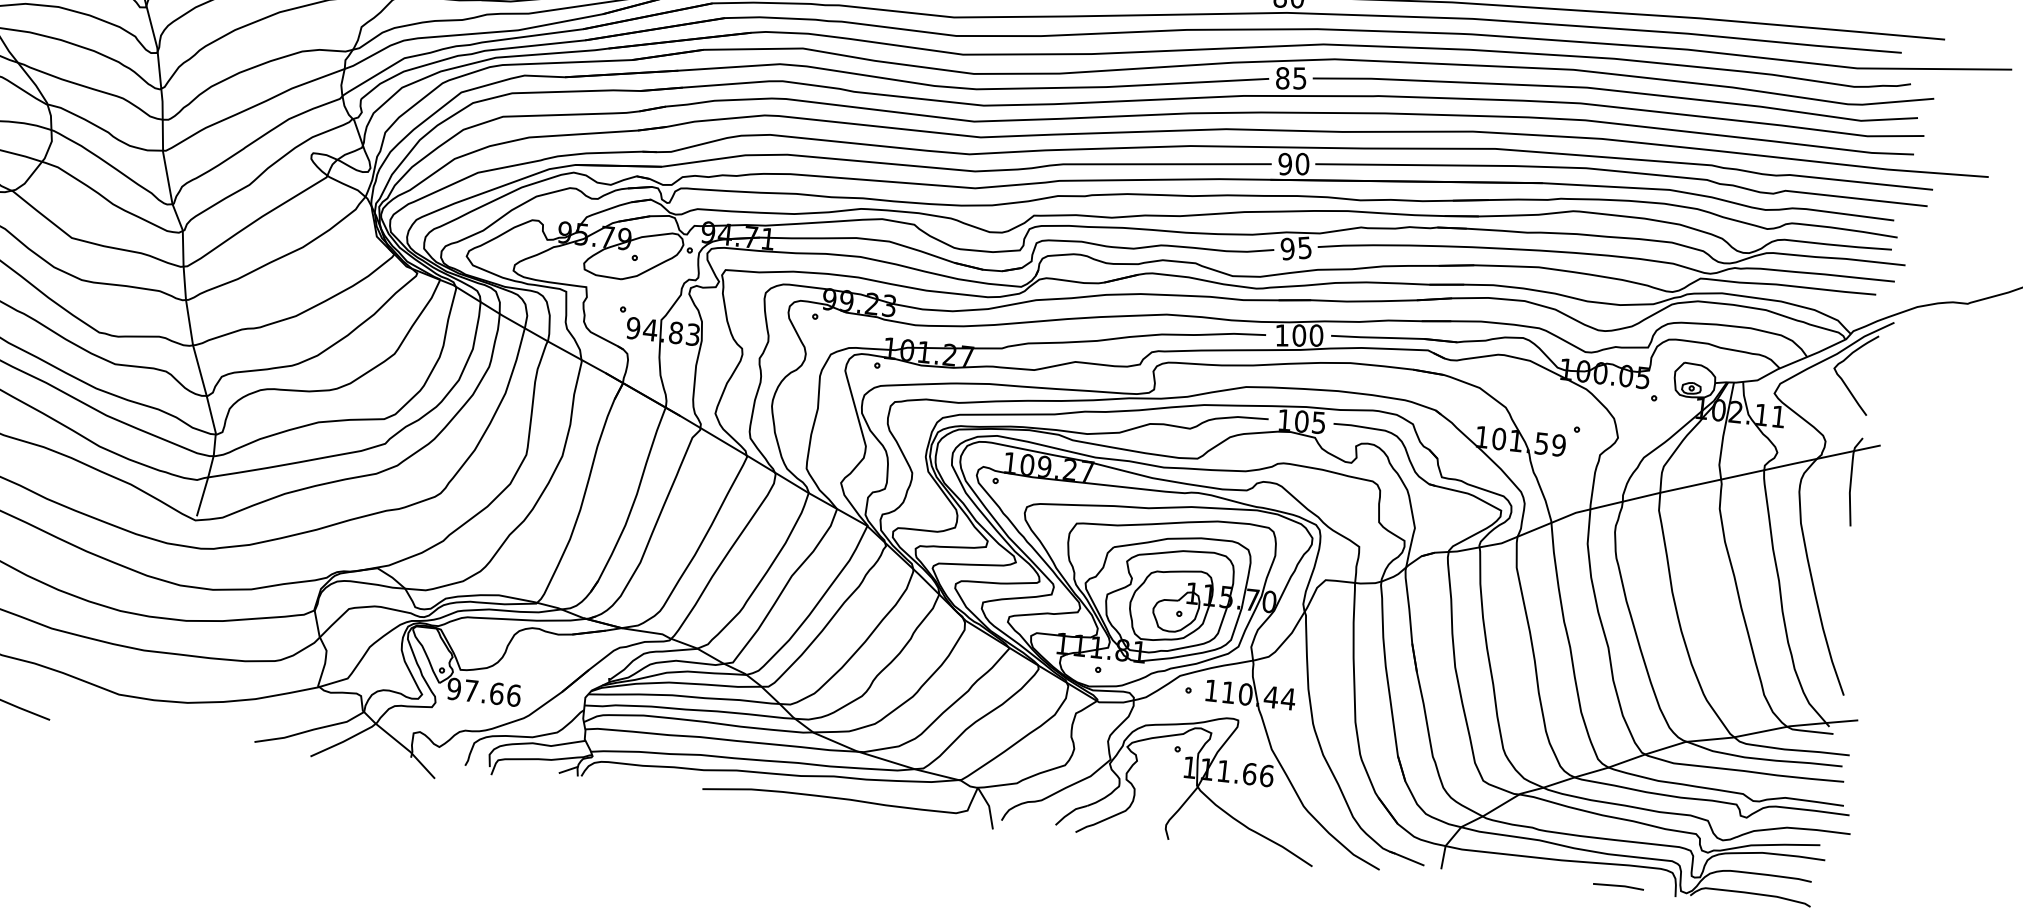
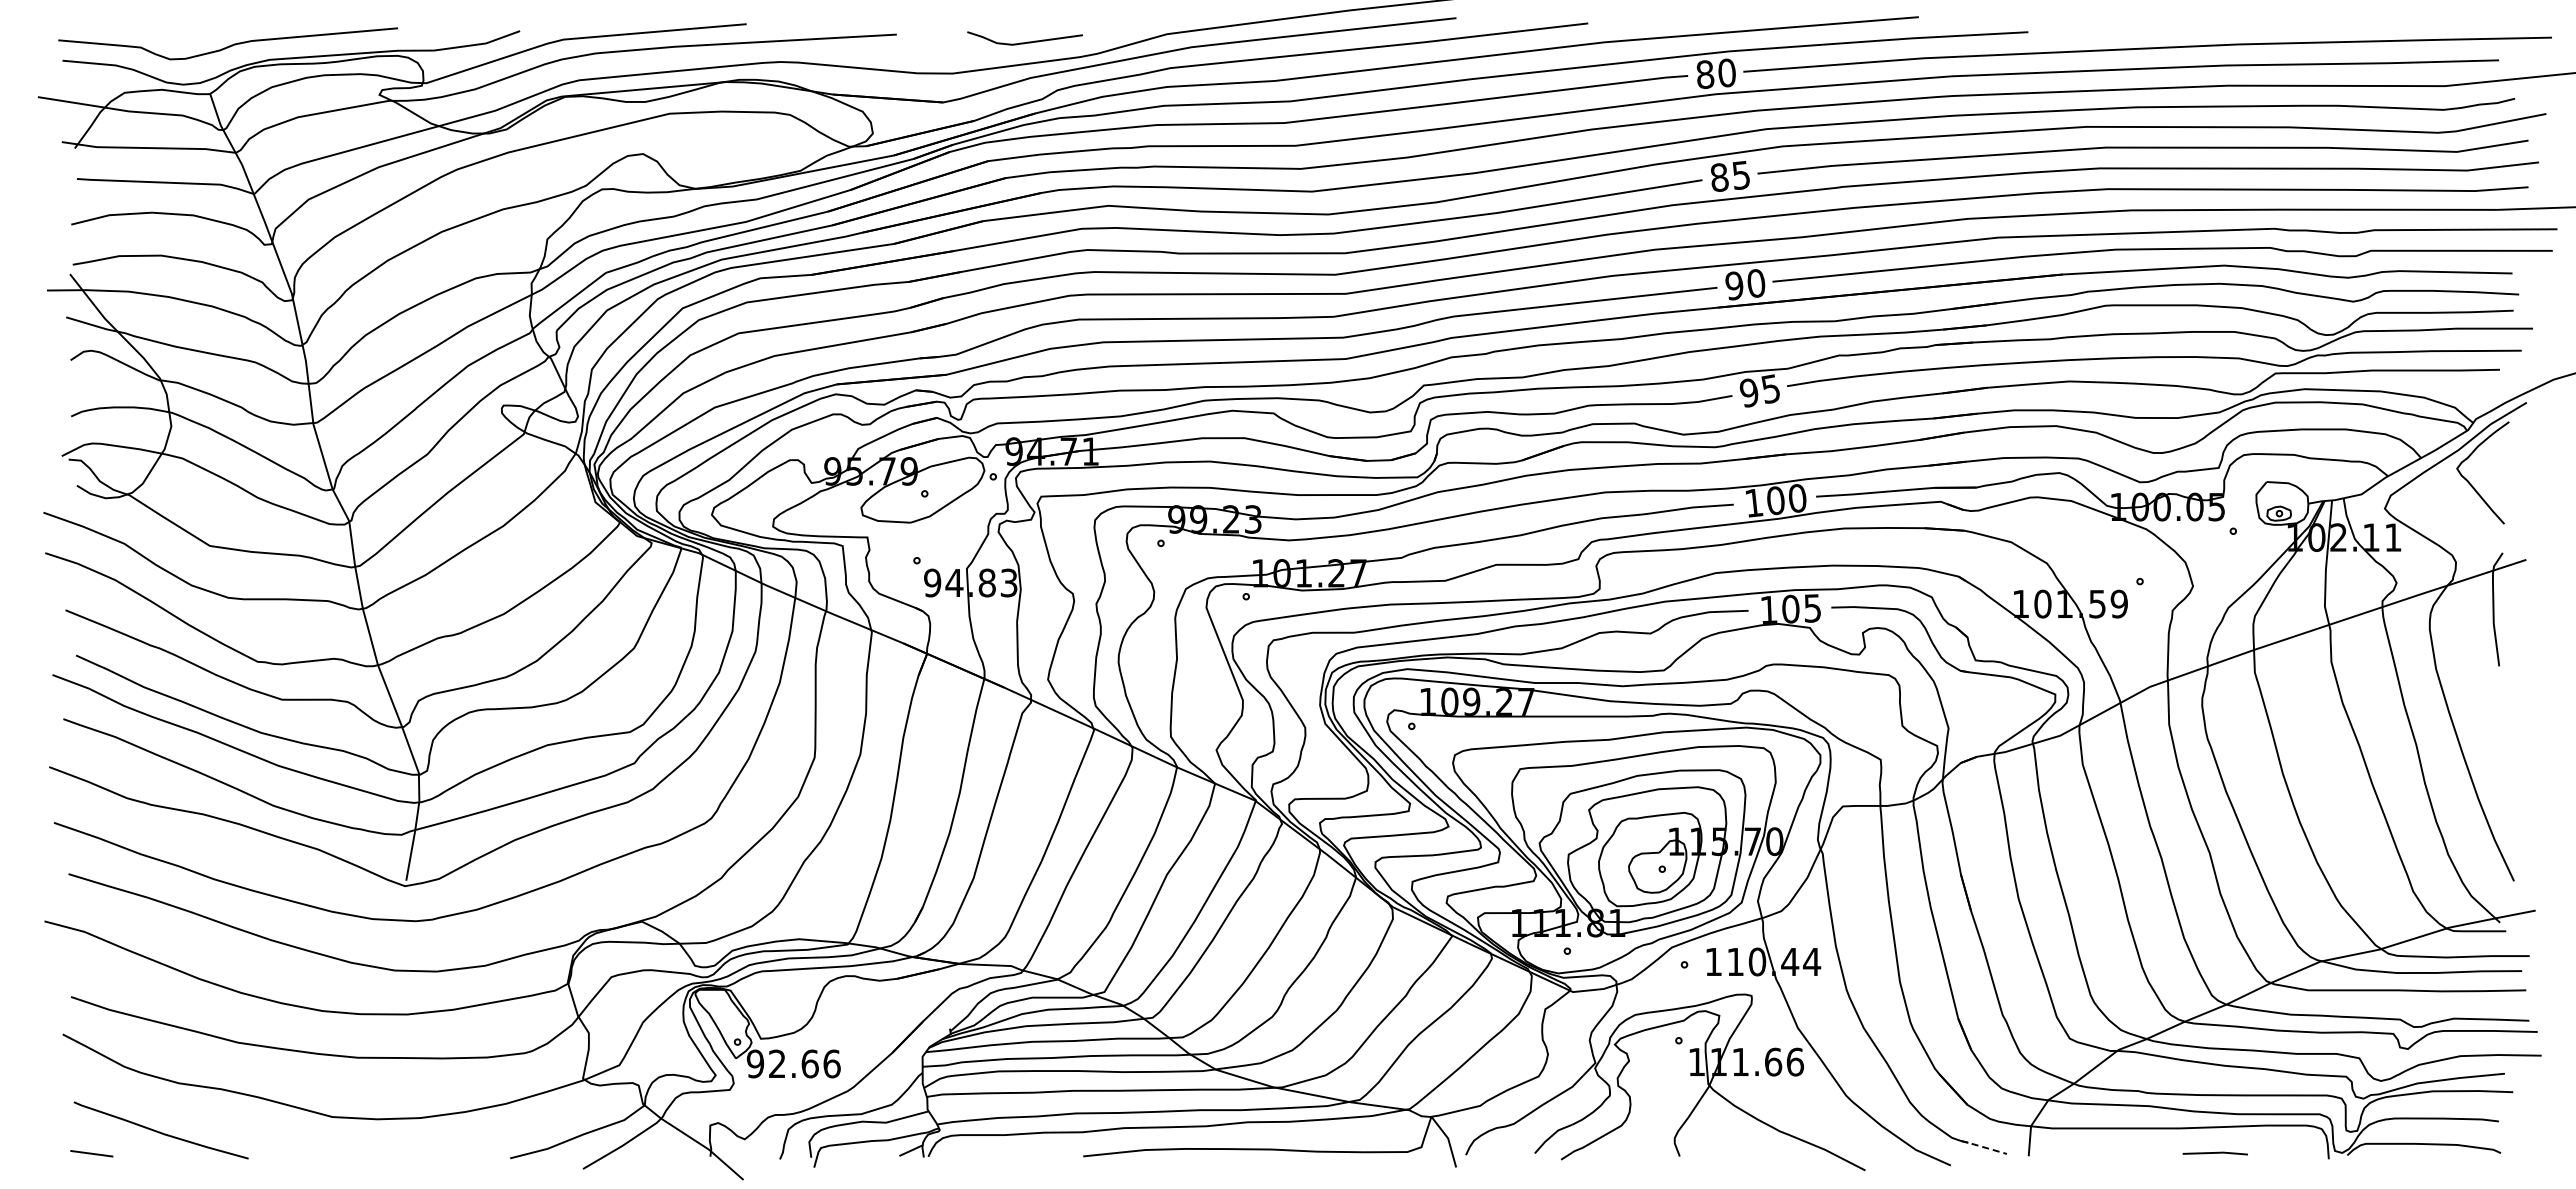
text: (471, 690) -> (777, 1063), 97.66 -> 92.66
line: (1406, 858) -> (1983, 1147), solid -> dashed
line: (1617, 886) -> (2214, 1153), moved

